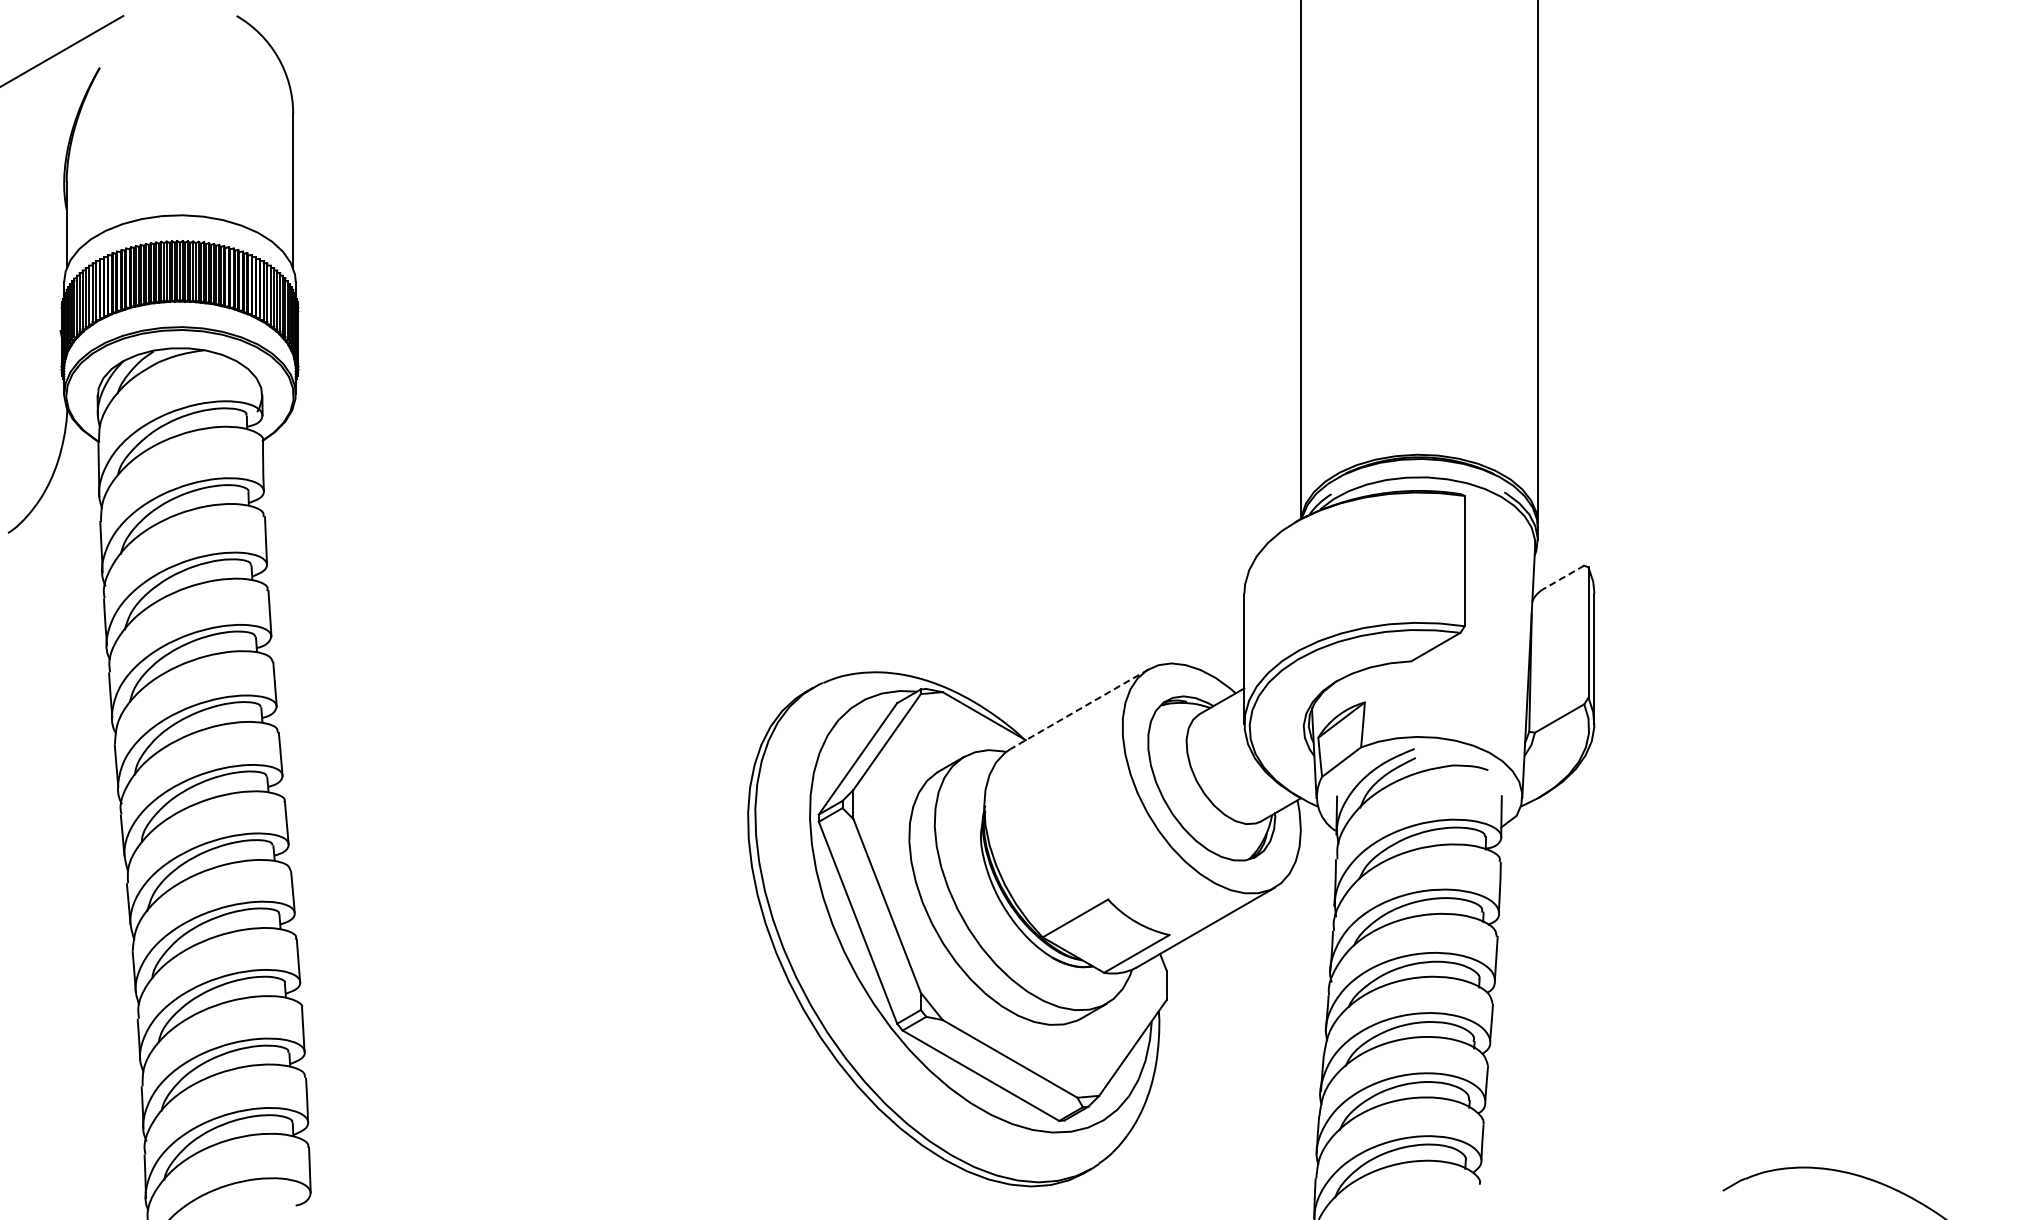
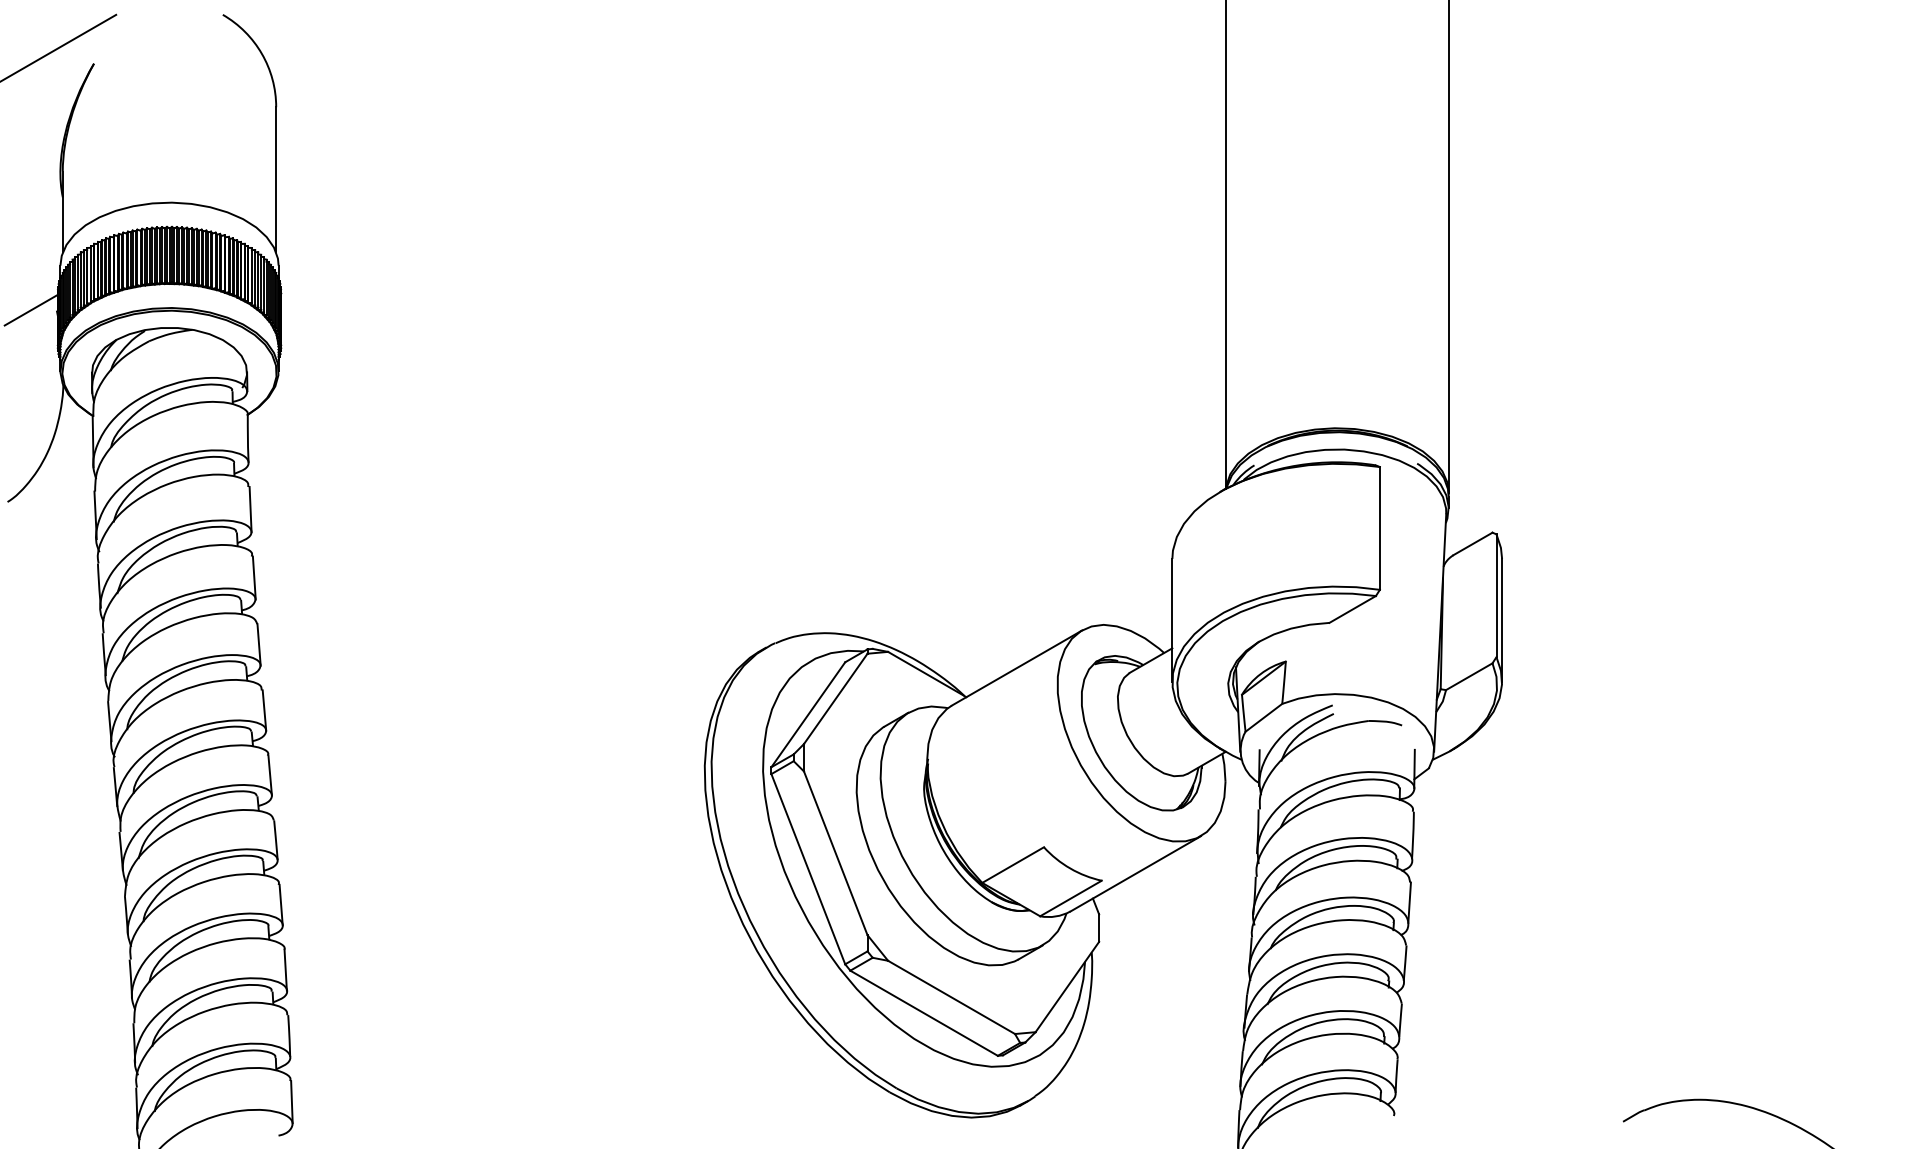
line: (33, 329) -> (31, 310), added
line: (1563, 577) -> (1472, 543), dashed -> solid
line: (1079, 709) -> (1016, 668), dashed -> solid

